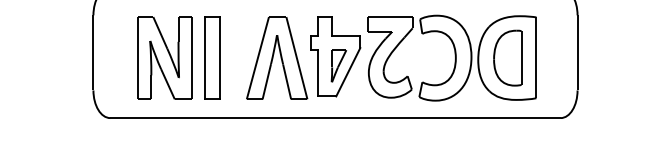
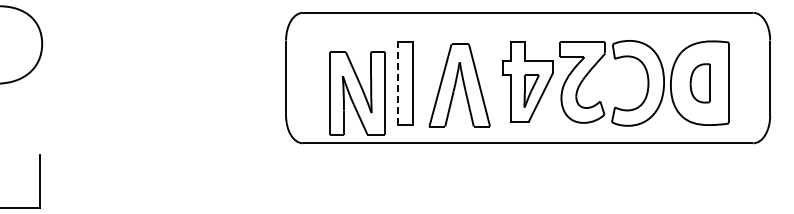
line: (204, 57) -> (397, 82), solid -> dashed
part: (164, 58) -> (357, 93), moved
part: (276, 58) -> (459, 85), moved
part: (506, 58) -> (699, 83), size x0.7

